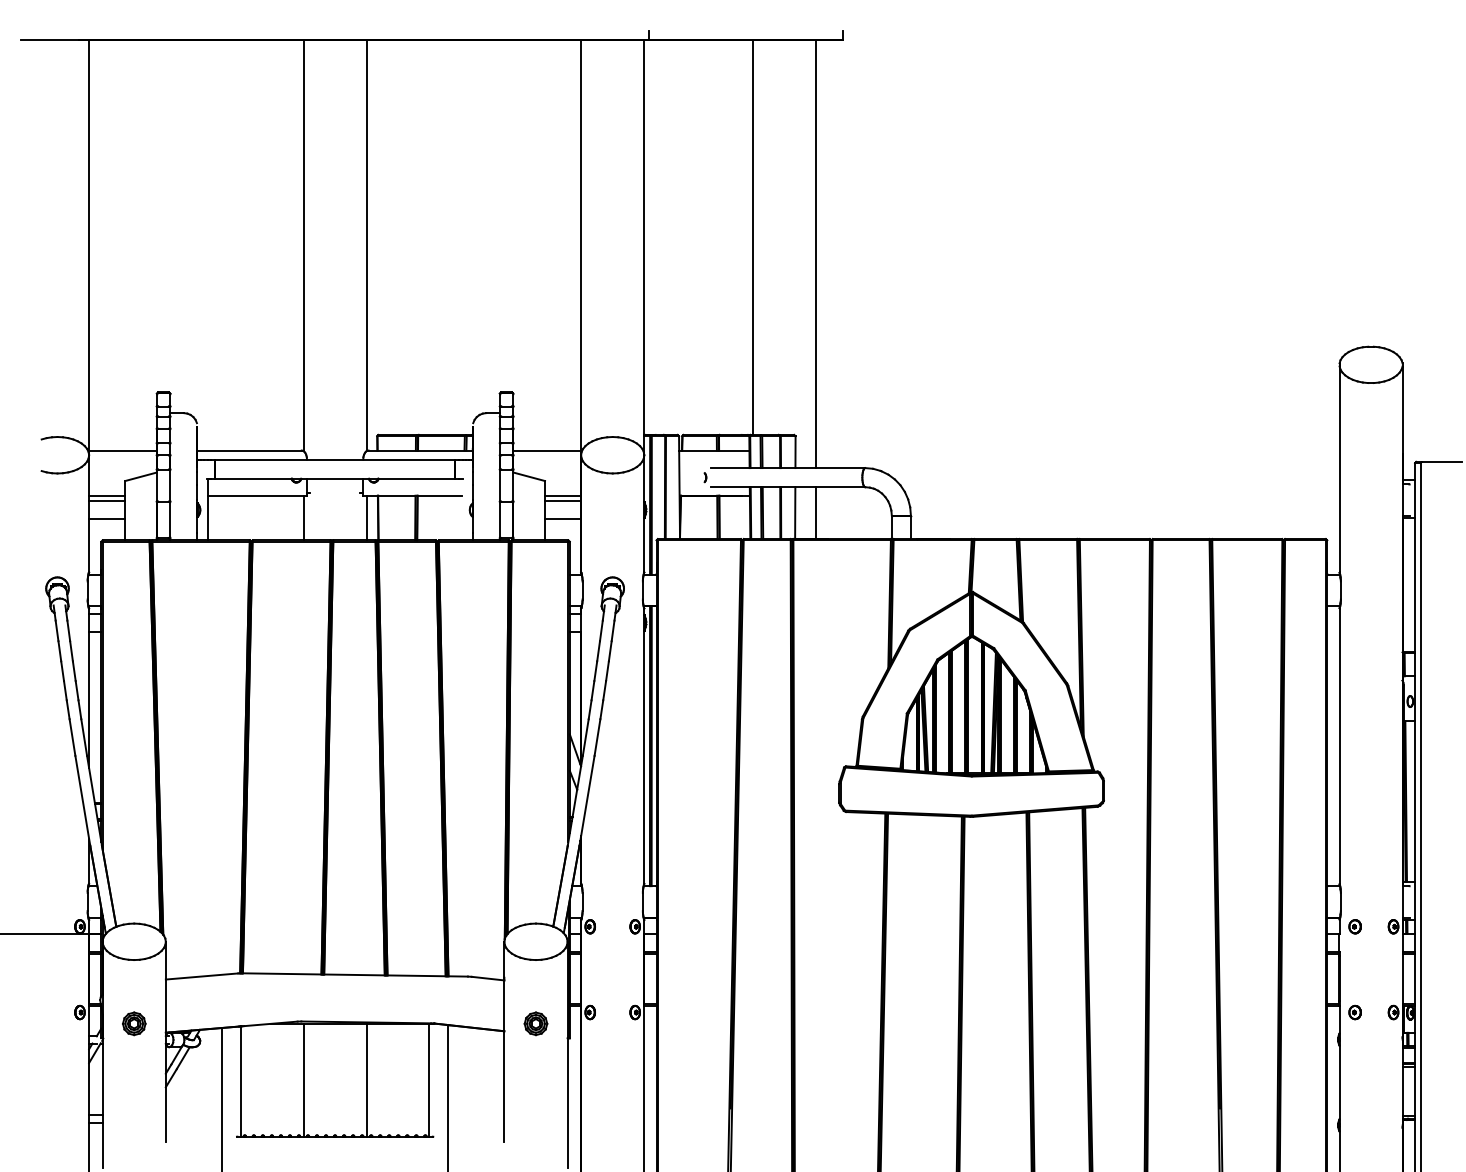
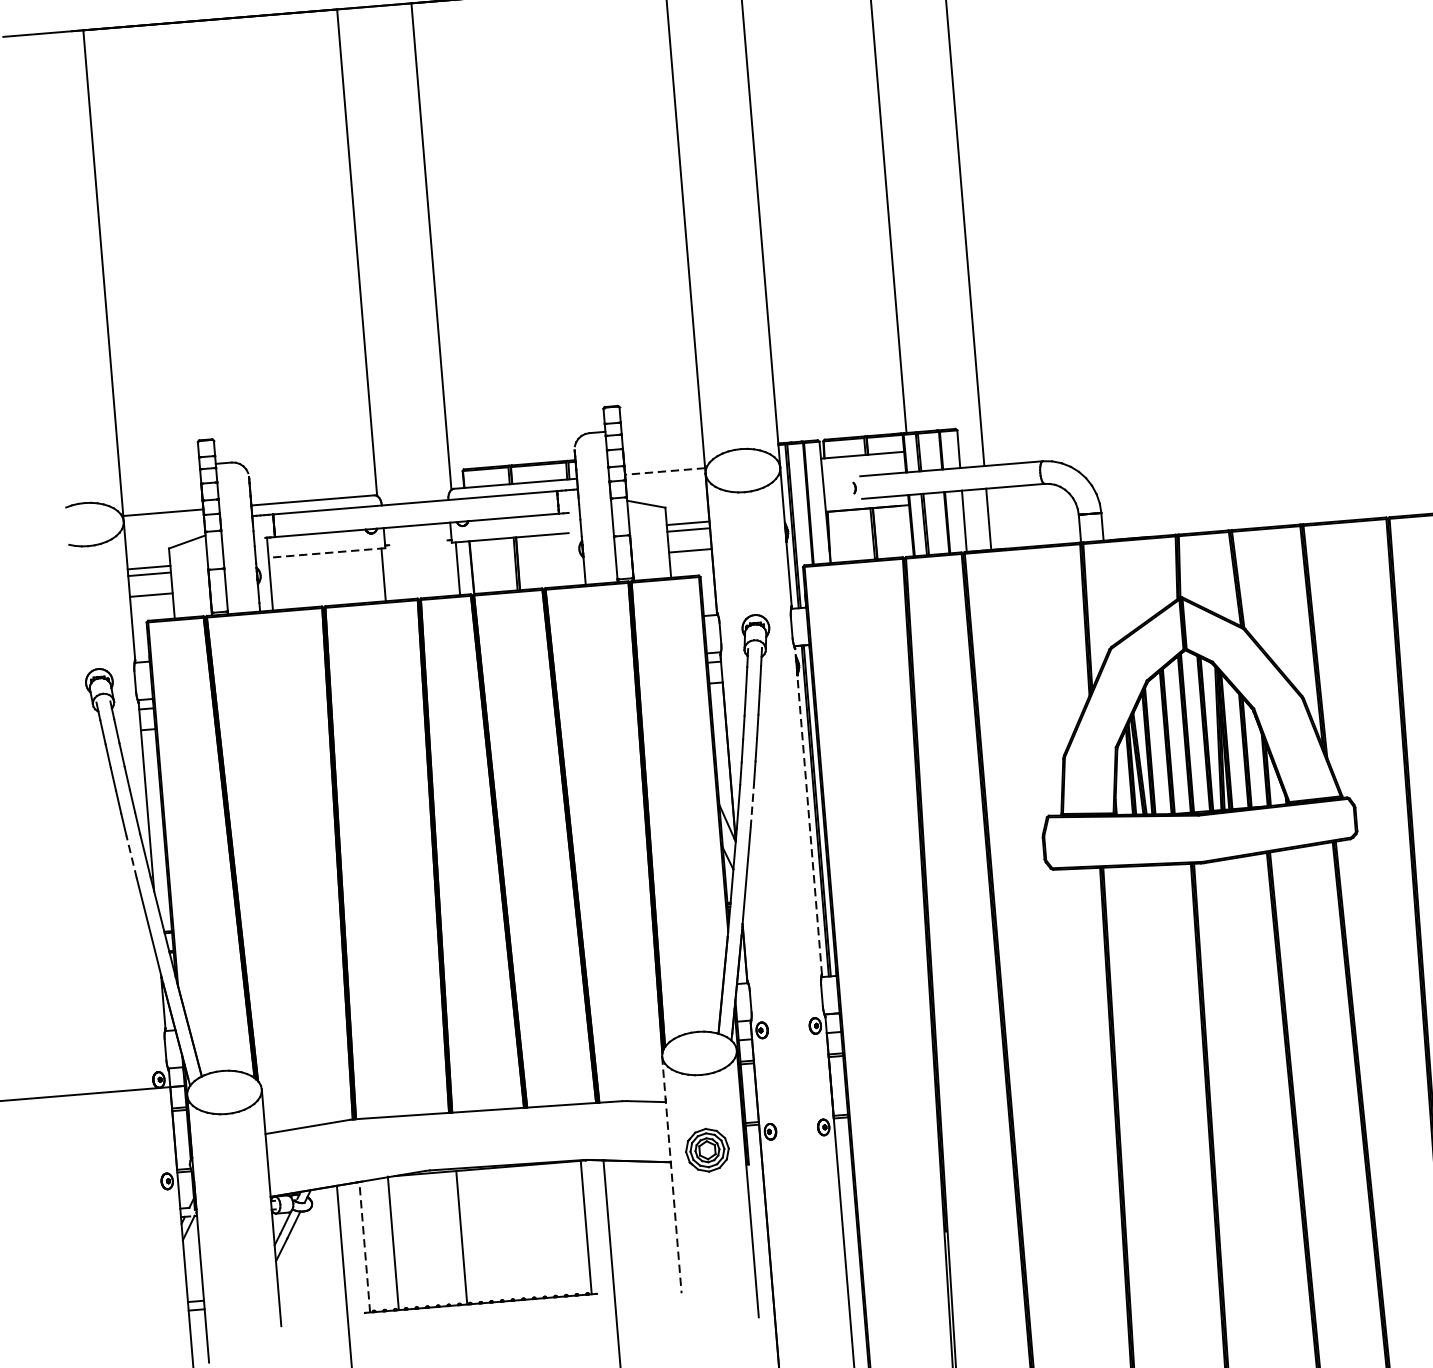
line: (547, 450) -> (665, 471), solid -> dashed
line: (257, 495) -> (326, 552), solid -> dashed
line: (72, 737) -> (131, 856), solid -> dashed
line: (597, 737) -> (752, 805), solid -> dashed
line: (644, 746) -> (808, 811), solid -> dashed
part: (134, 1023) -> (232, 1189), removed
part: (535, 1023) -> (706, 1150), size x1.6
line: (504, 1042) -> (672, 1175), solid -> dashed
line: (303, 1079) -> (393, 1242), moved
line: (366, 1079) -> (461, 1236), moved
line: (241, 1081) -> (364, 1247), solid -> dashed

